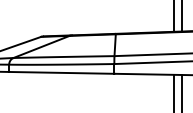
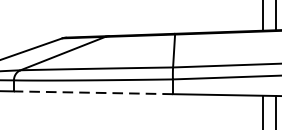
line: (61, 72) -> (93, 92), solid -> dashed

